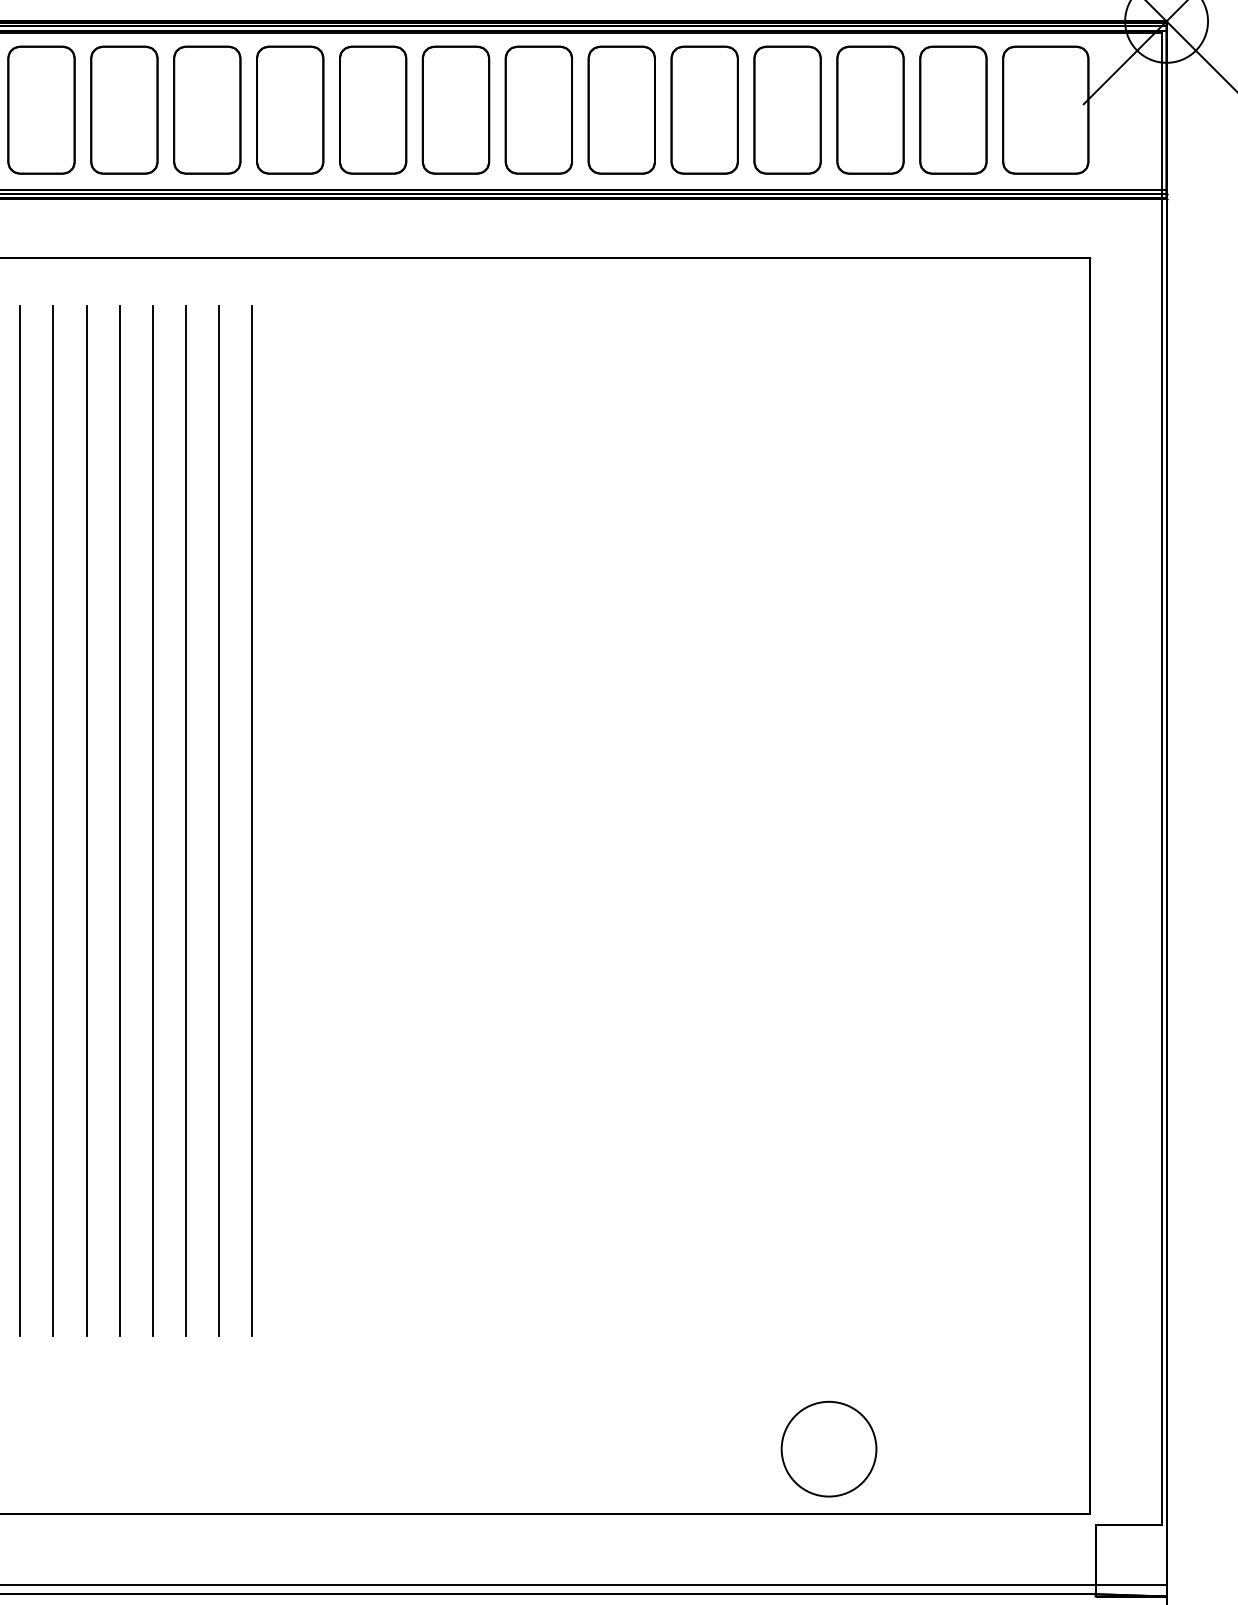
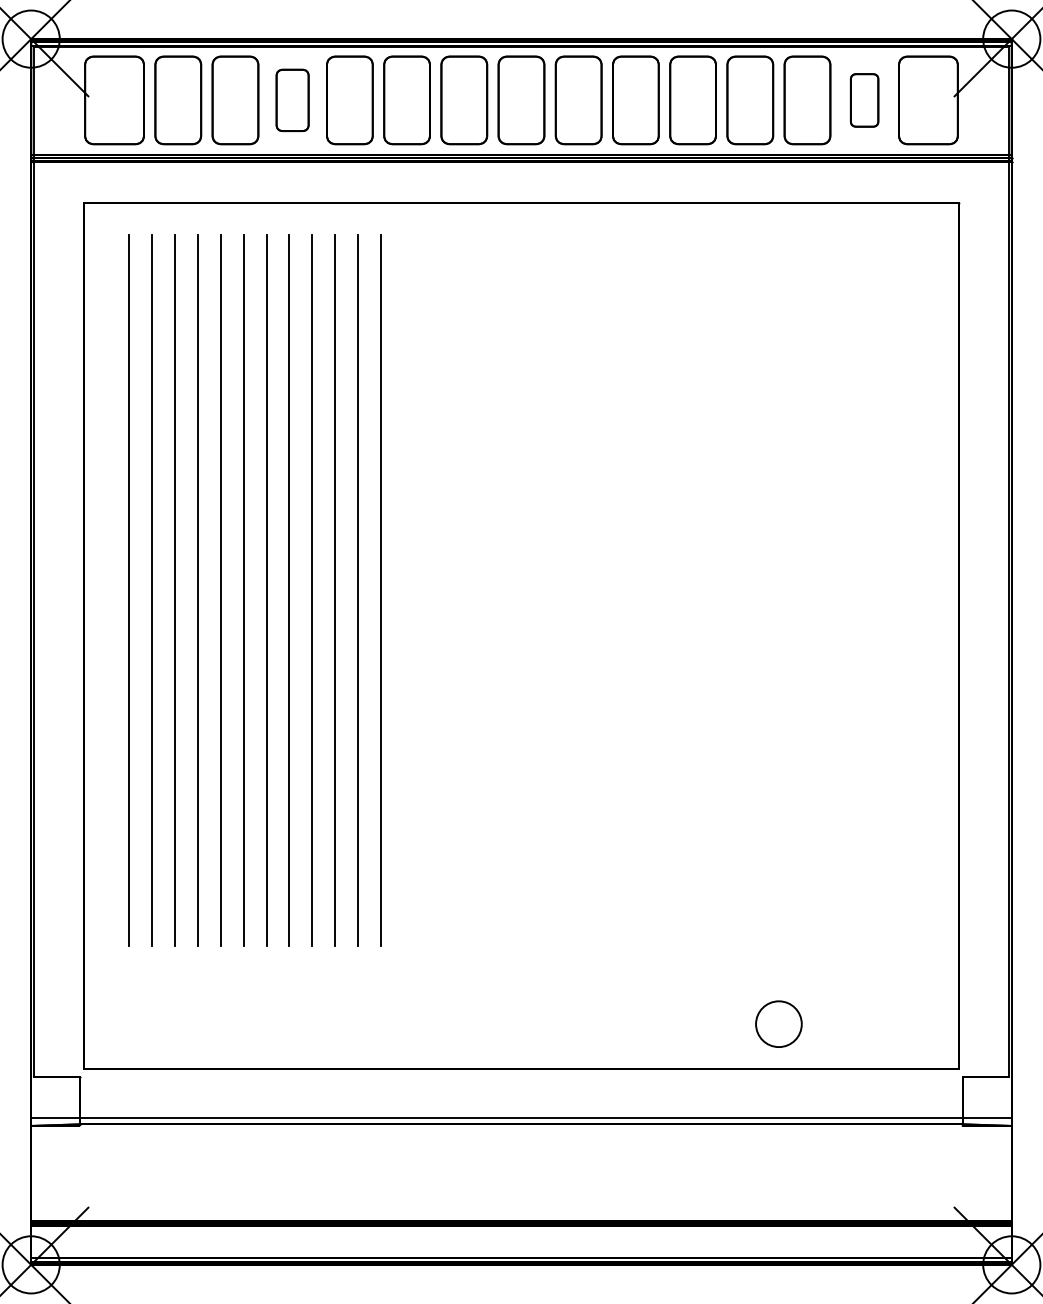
part: (124, 110) -> (292, 100), size x0.7
part: (953, 110) -> (864, 100), size x0.6
circle: (828, 1448) -> (778, 1023), size x0.7

